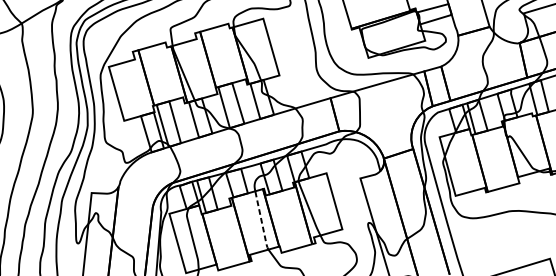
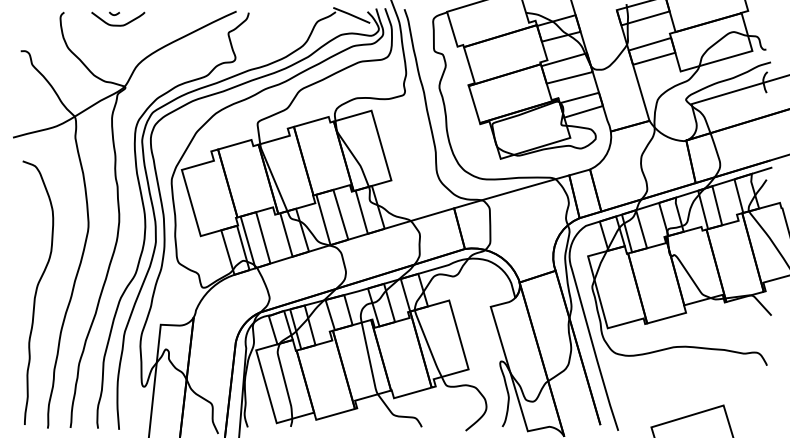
line: (261, 221) -> (369, 359), dashed -> solid

